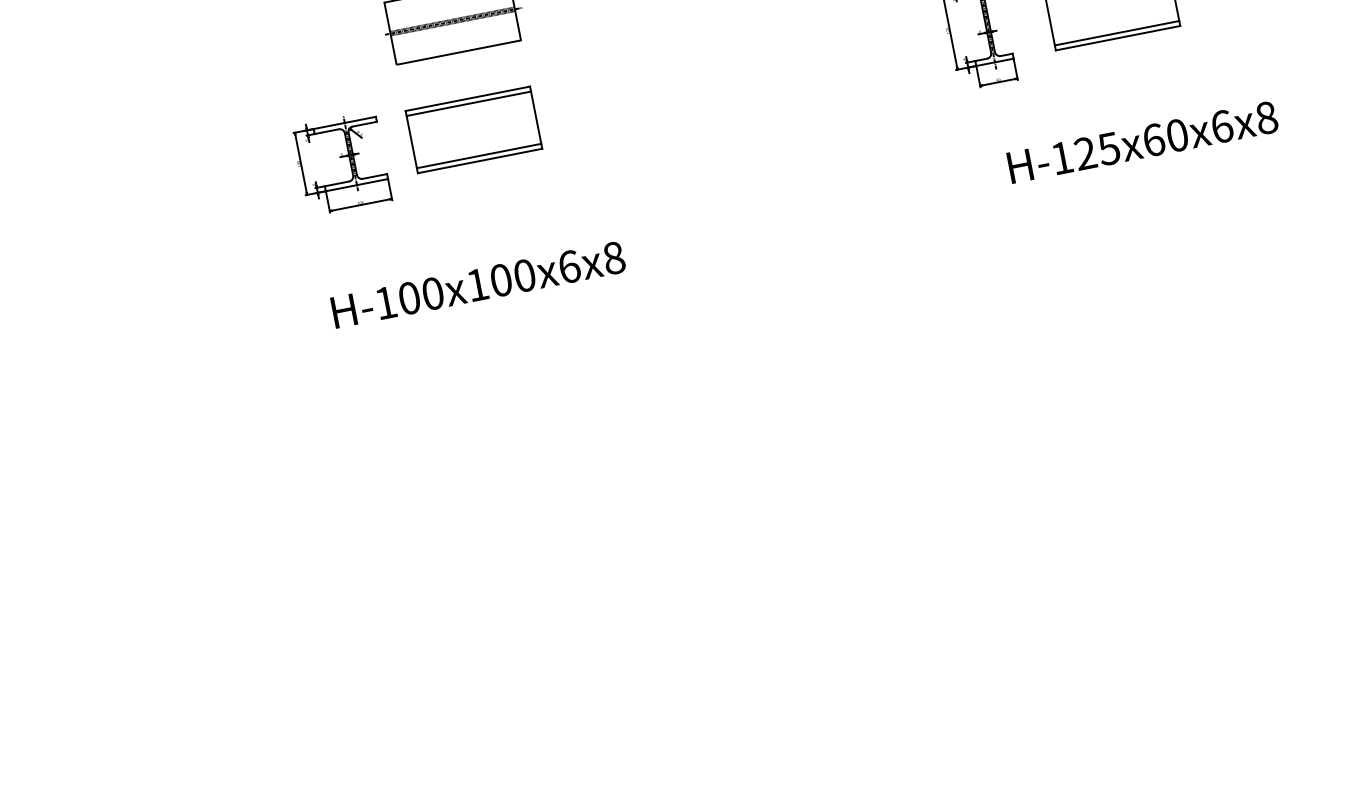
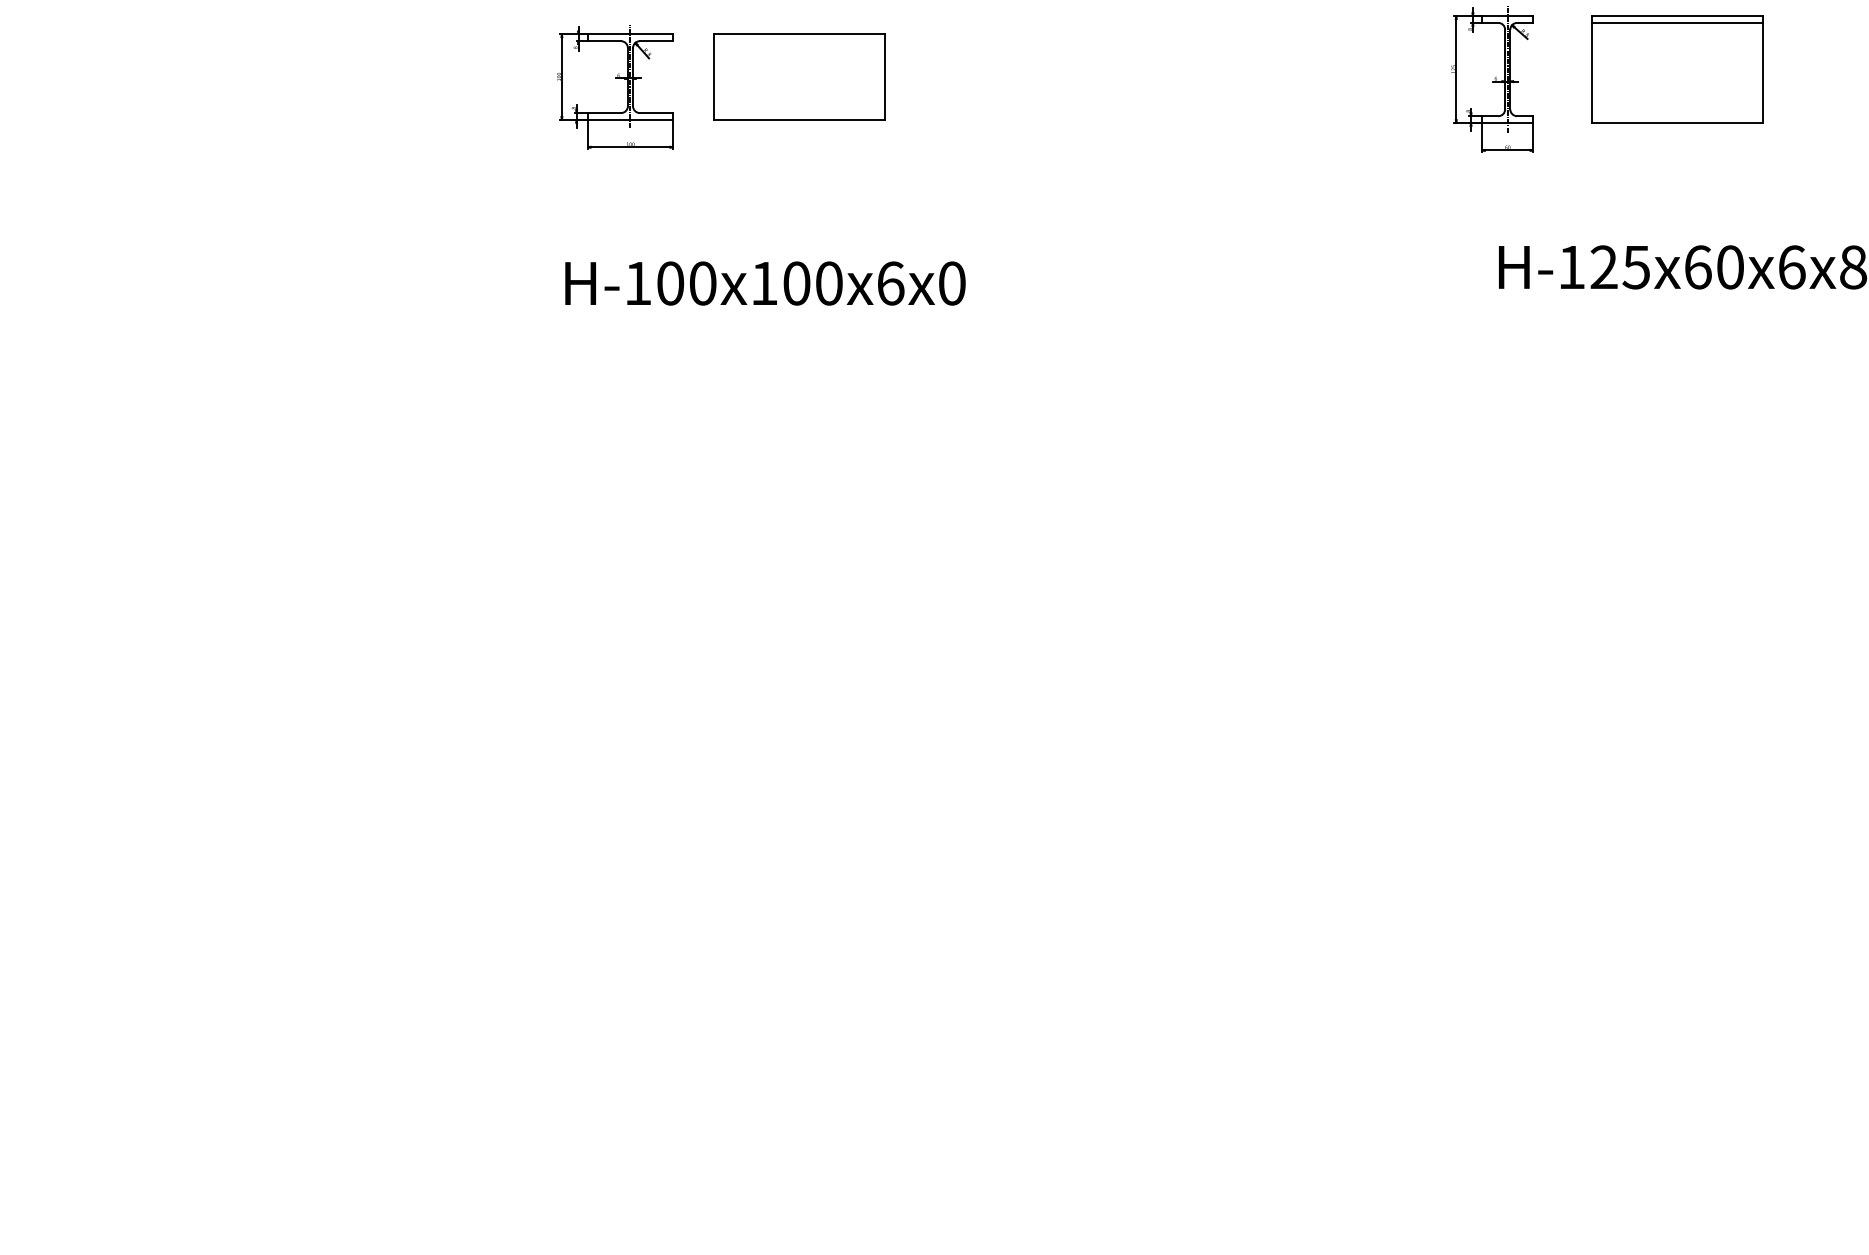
line: (1116, 33) -> (1676, 116), removed
line: (468, 104) -> (799, 41), removed
line: (478, 156) -> (799, 113), removed
text: (613, 258) -> (951, 283), H-100x100x6x8 -> H-100x100x6x0

